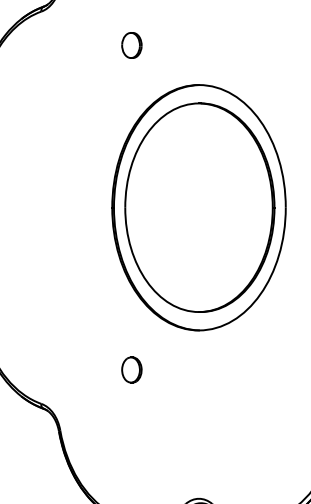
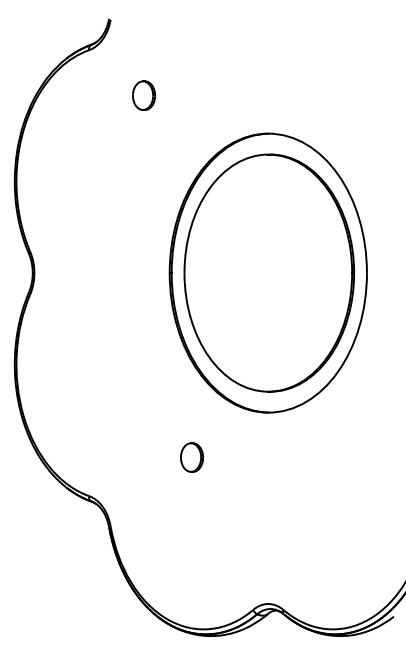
part: (131, 45) -> (143, 95), moved

